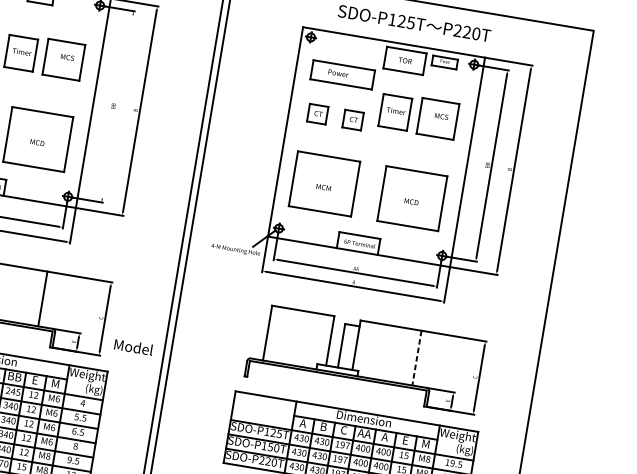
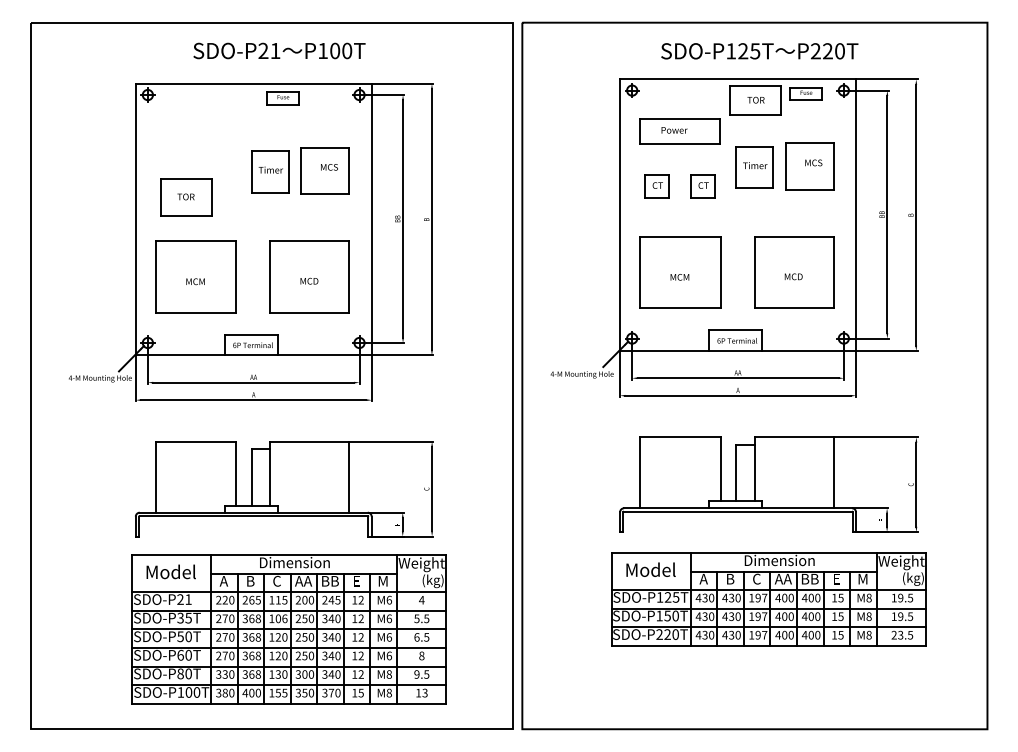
line: (118, 106) -> (403, 218), added
text: (133, 346) -> (650, 569), moved
line: (416, 357) -> (833, 472), dashed -> solid
text: (384, 436) -> (809, 578), A -> BB

